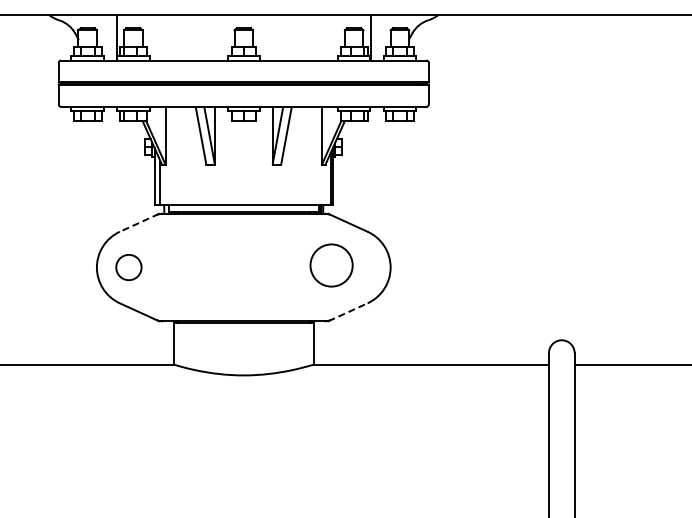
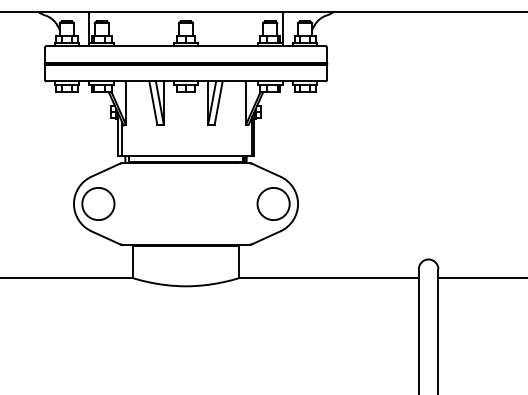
line: (138, 223) -> (105, 170), dashed -> solid
circle: (331, 265) -> (273, 203), moved
circle: (128, 267) -> (98, 203), size x1.67
line: (348, 312) -> (265, 238), dashed -> solid

